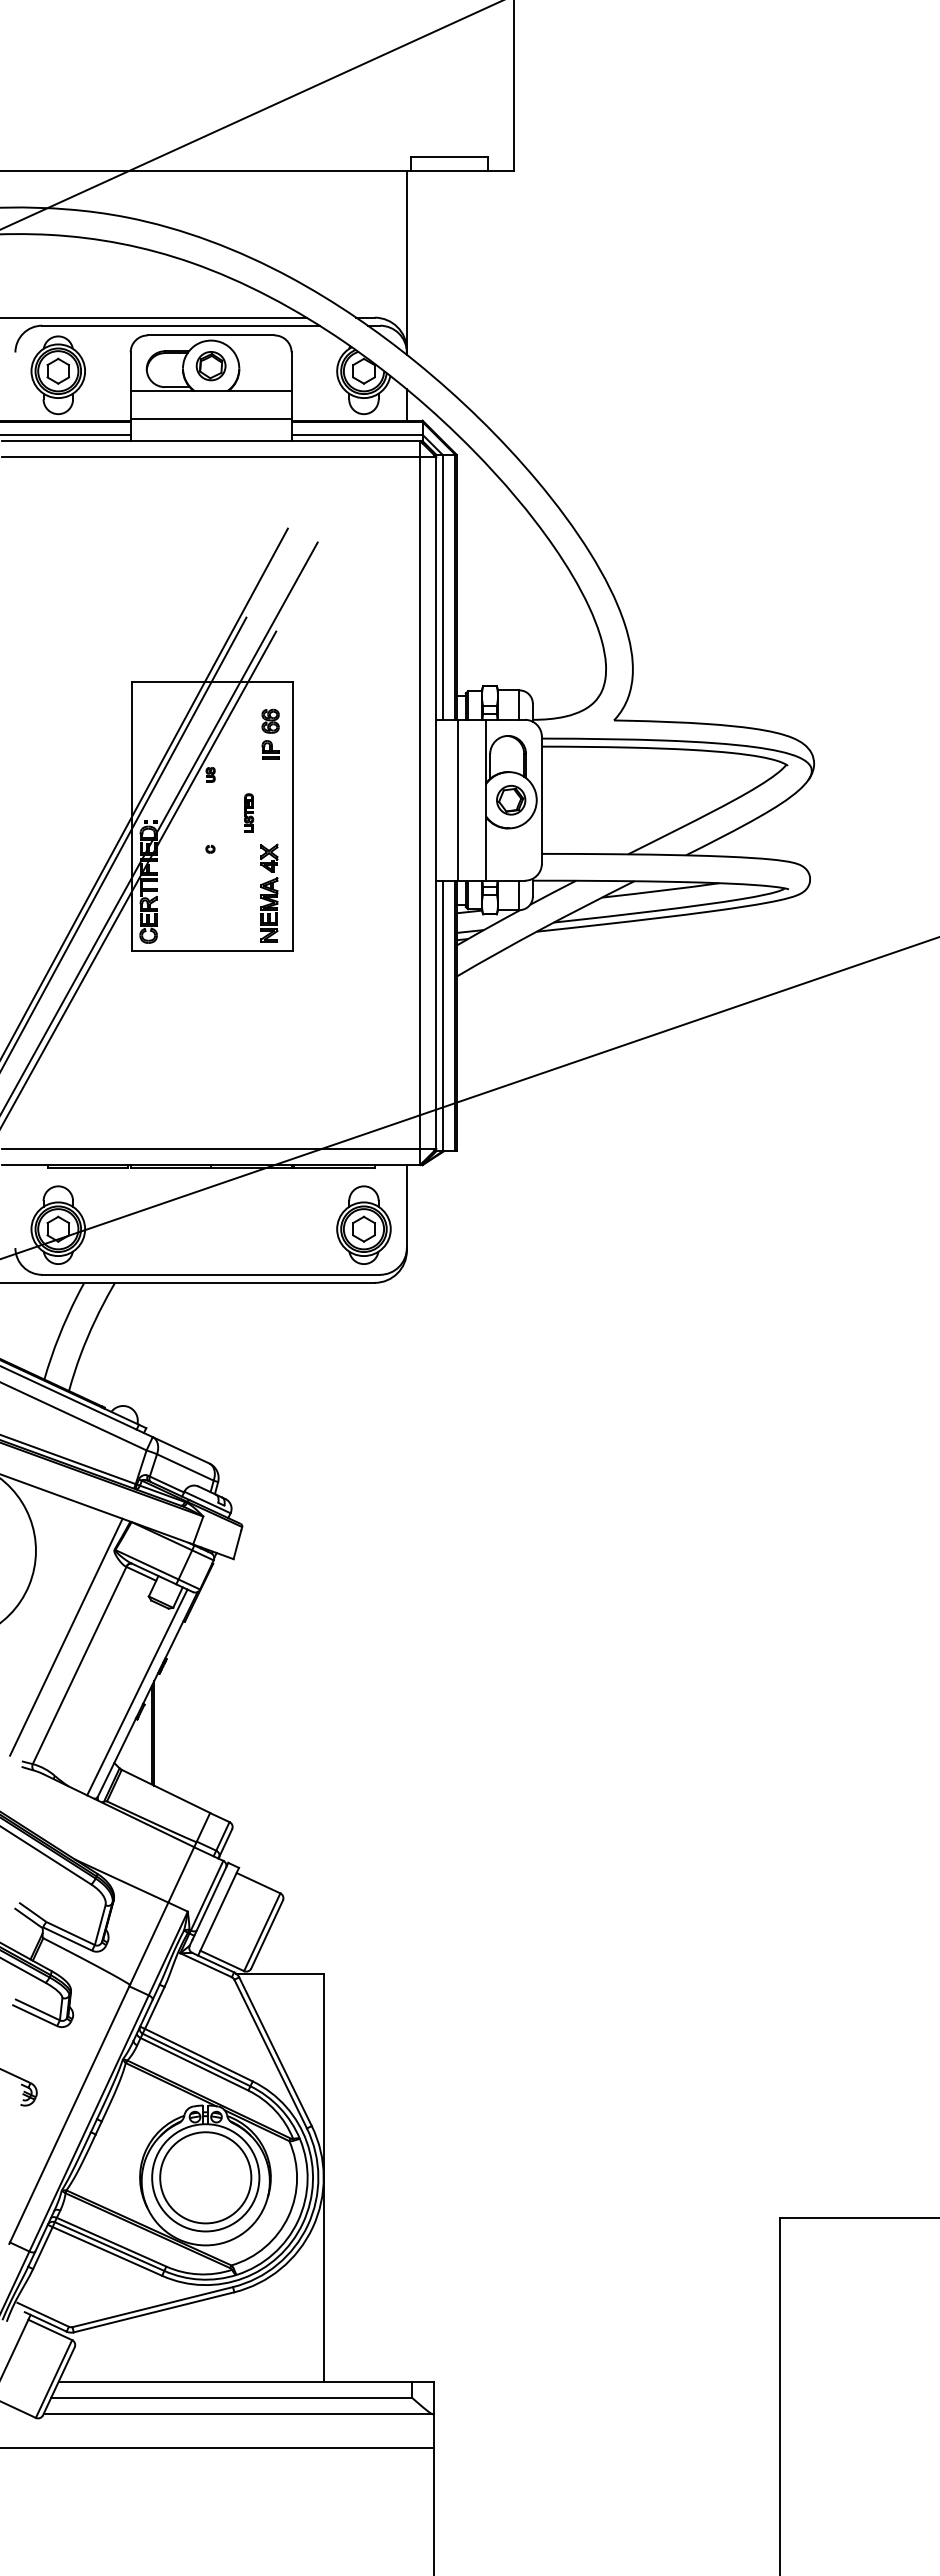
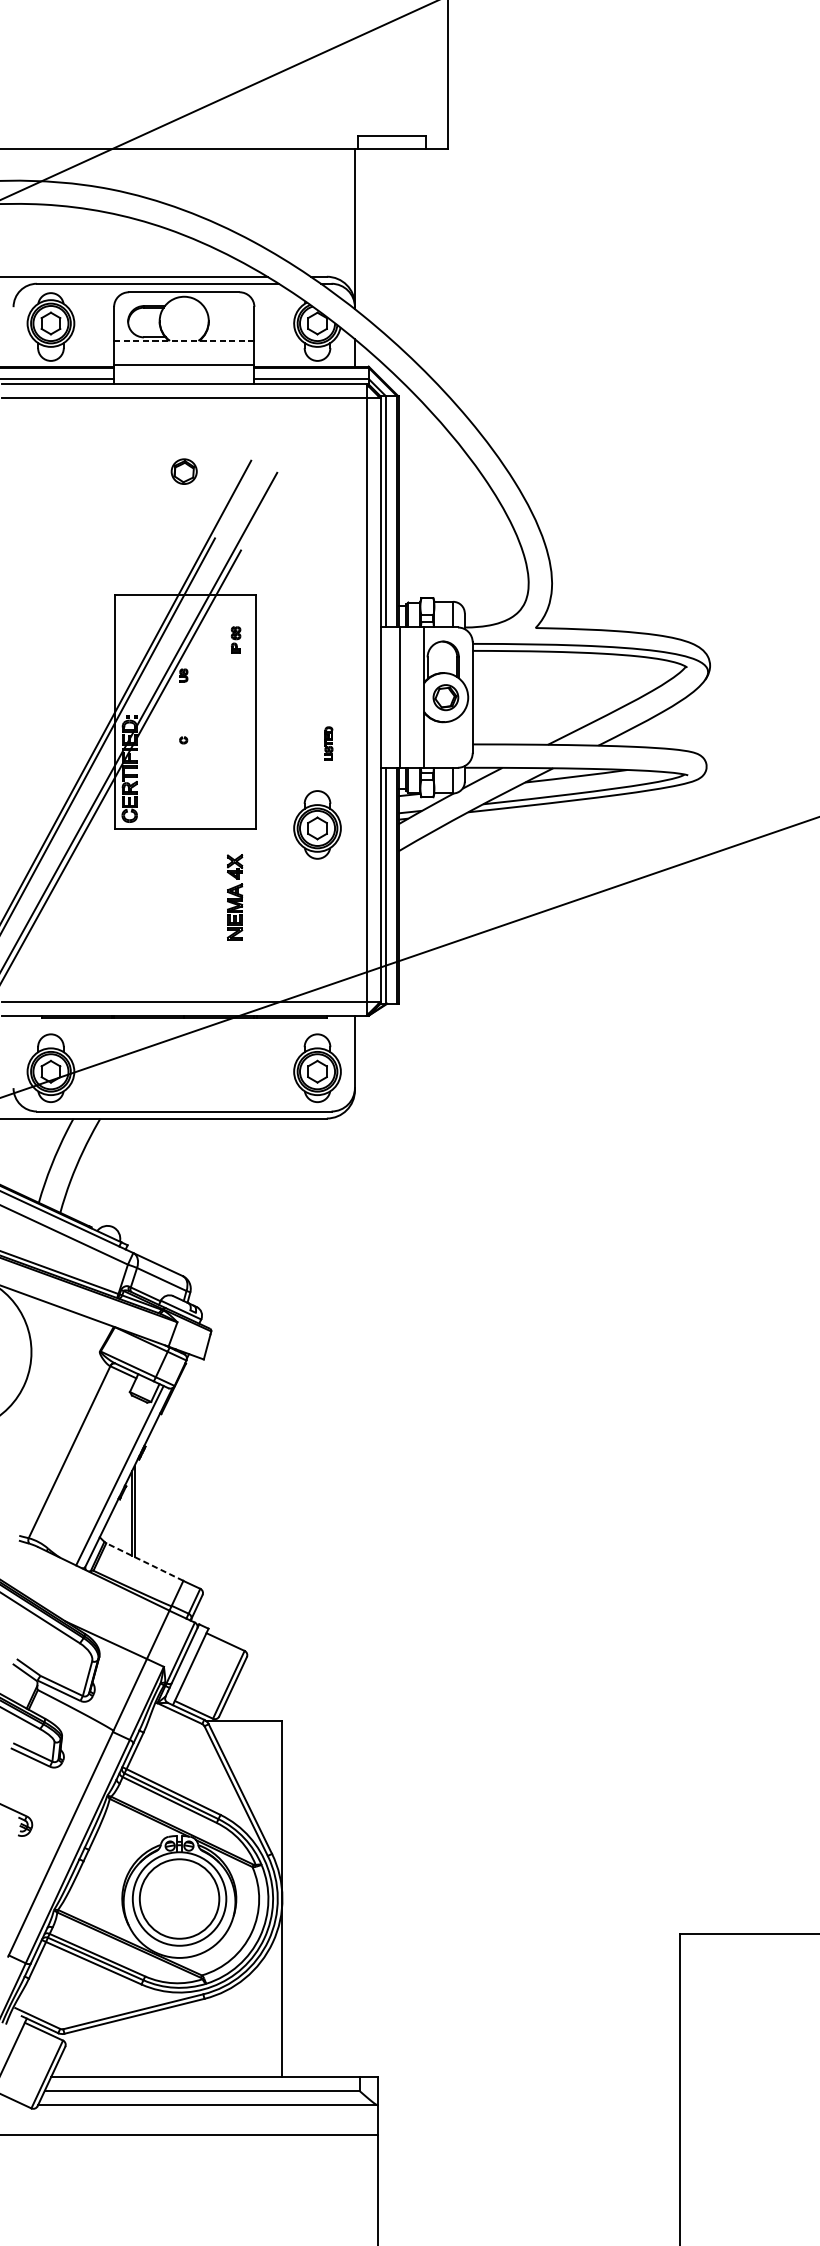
part: (210, 366) -> (183, 471), moved
line: (211, 391) -> (184, 341), solid -> dashed
part: (270, 733) -> (236, 639), size x0.6
part: (249, 812) -> (329, 743), moved
part: (269, 892) -> (235, 896), moved
part: (363, 945) -> (317, 824), added
line: (66, 1636) -> (58, 1426), removed
line: (165, 1791) -> (144, 1562), solid -> dashed

